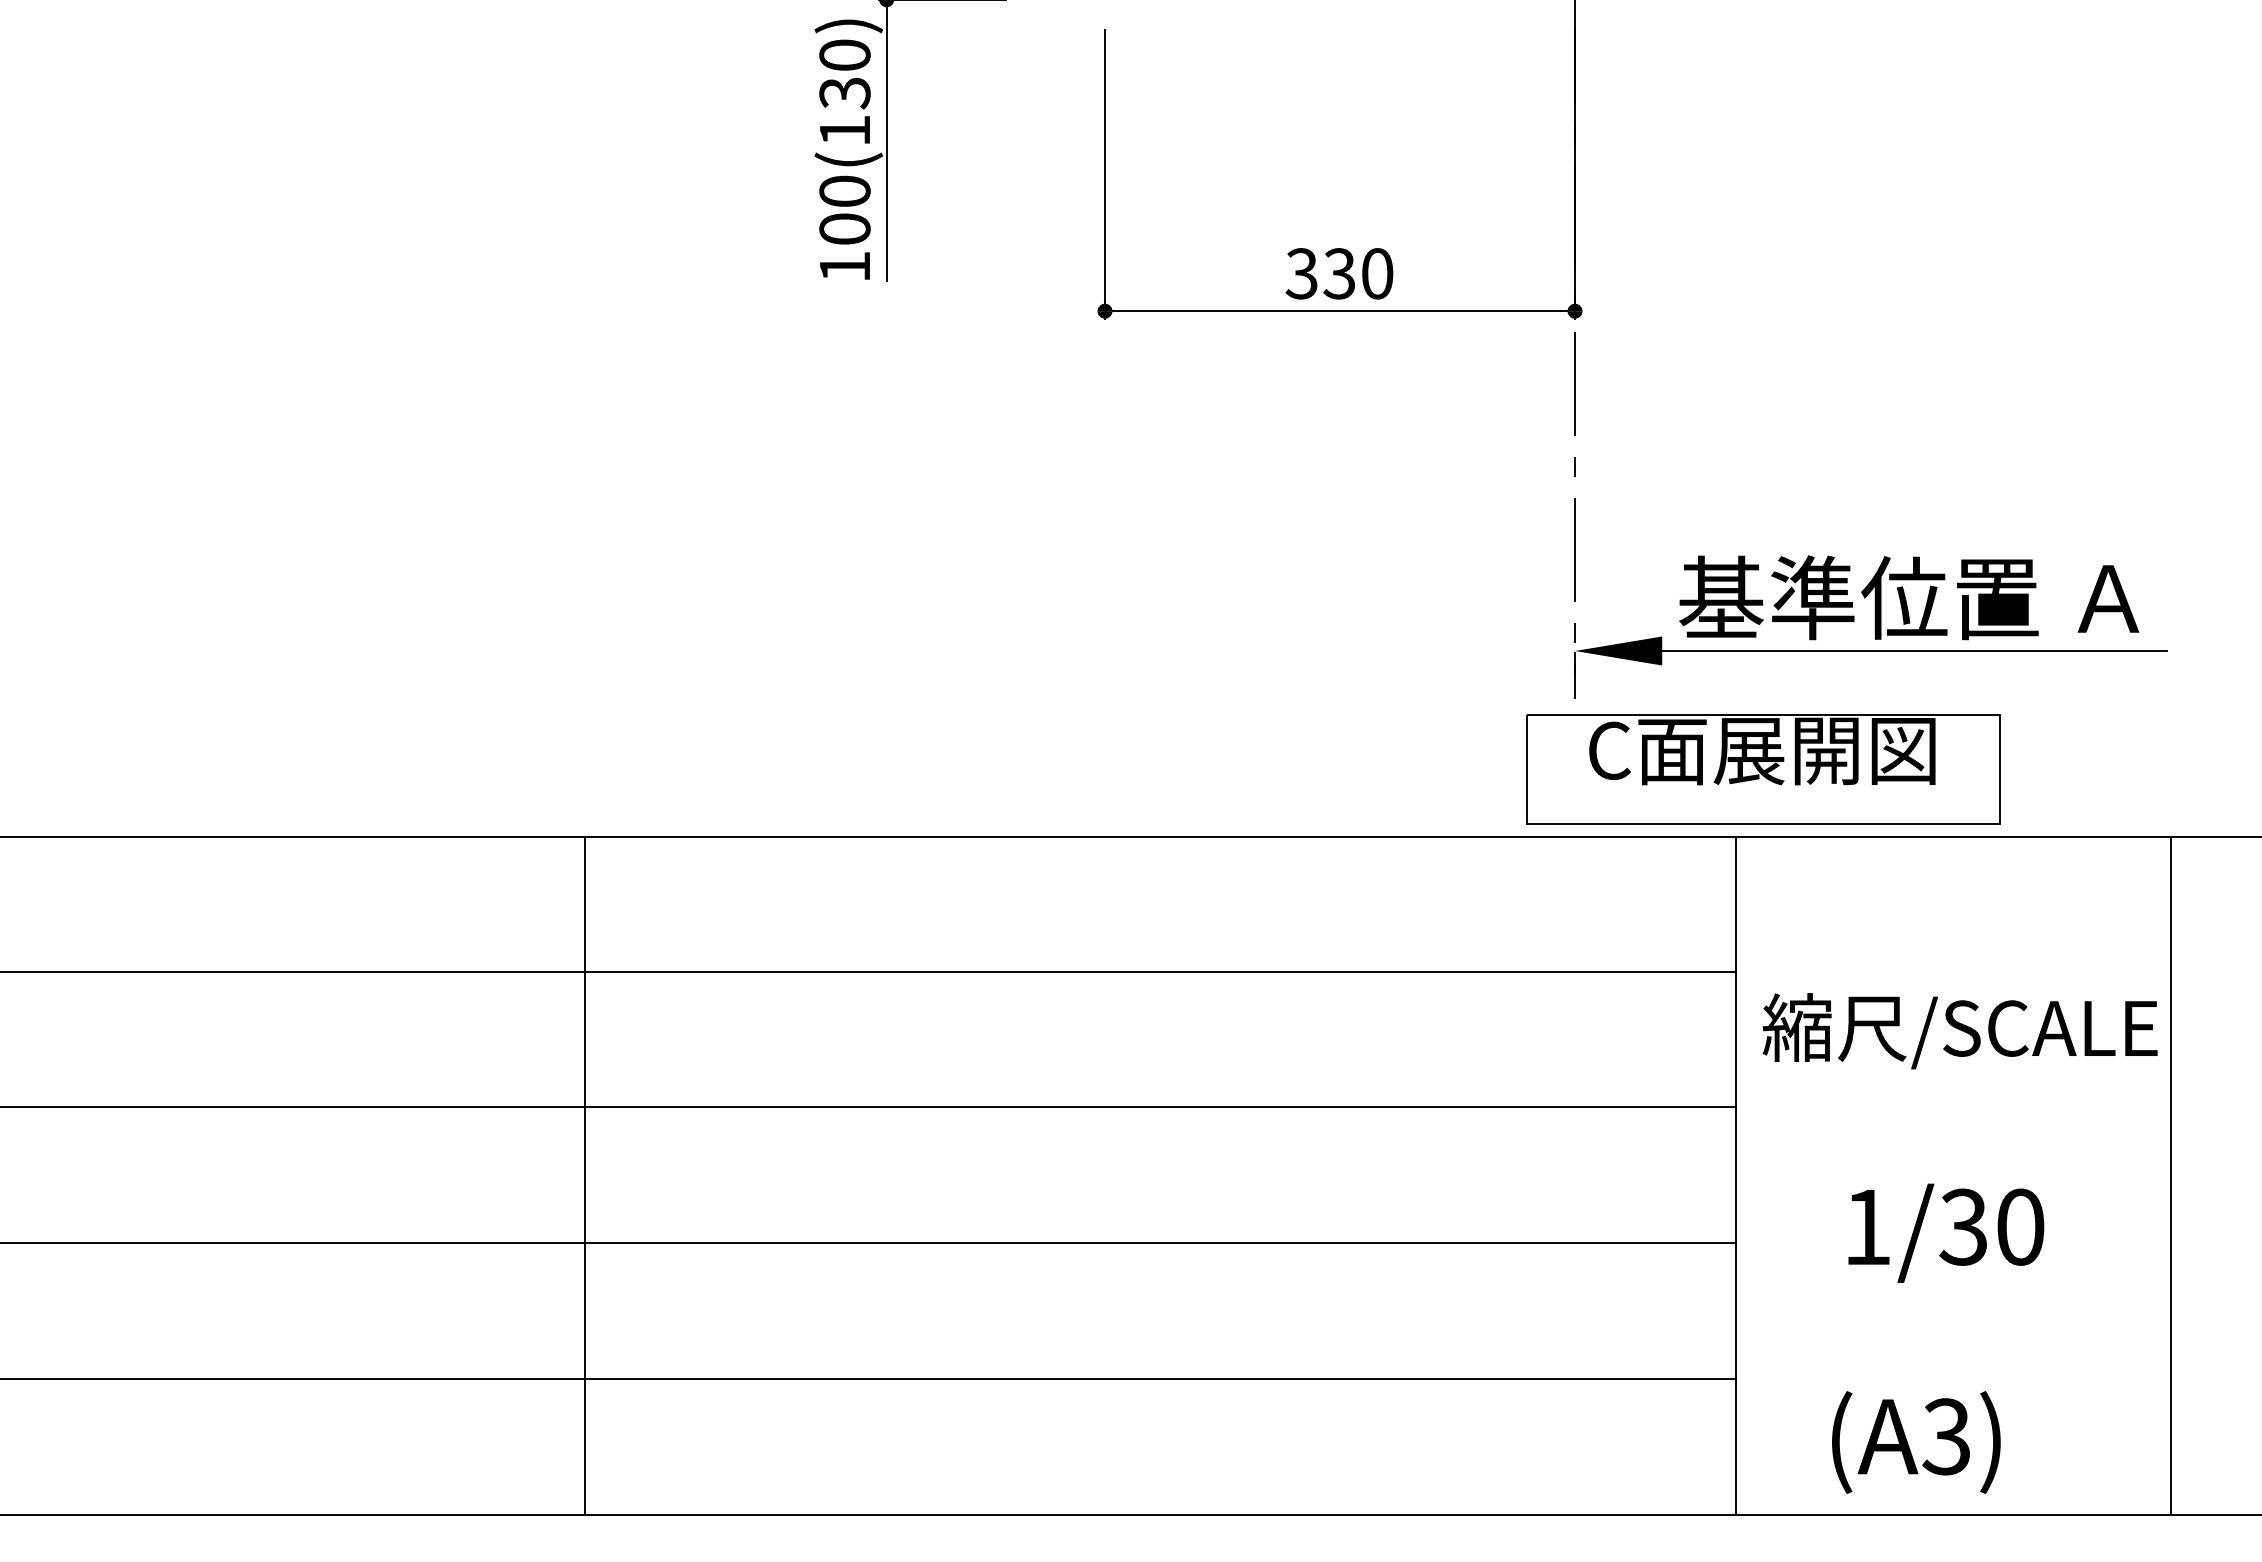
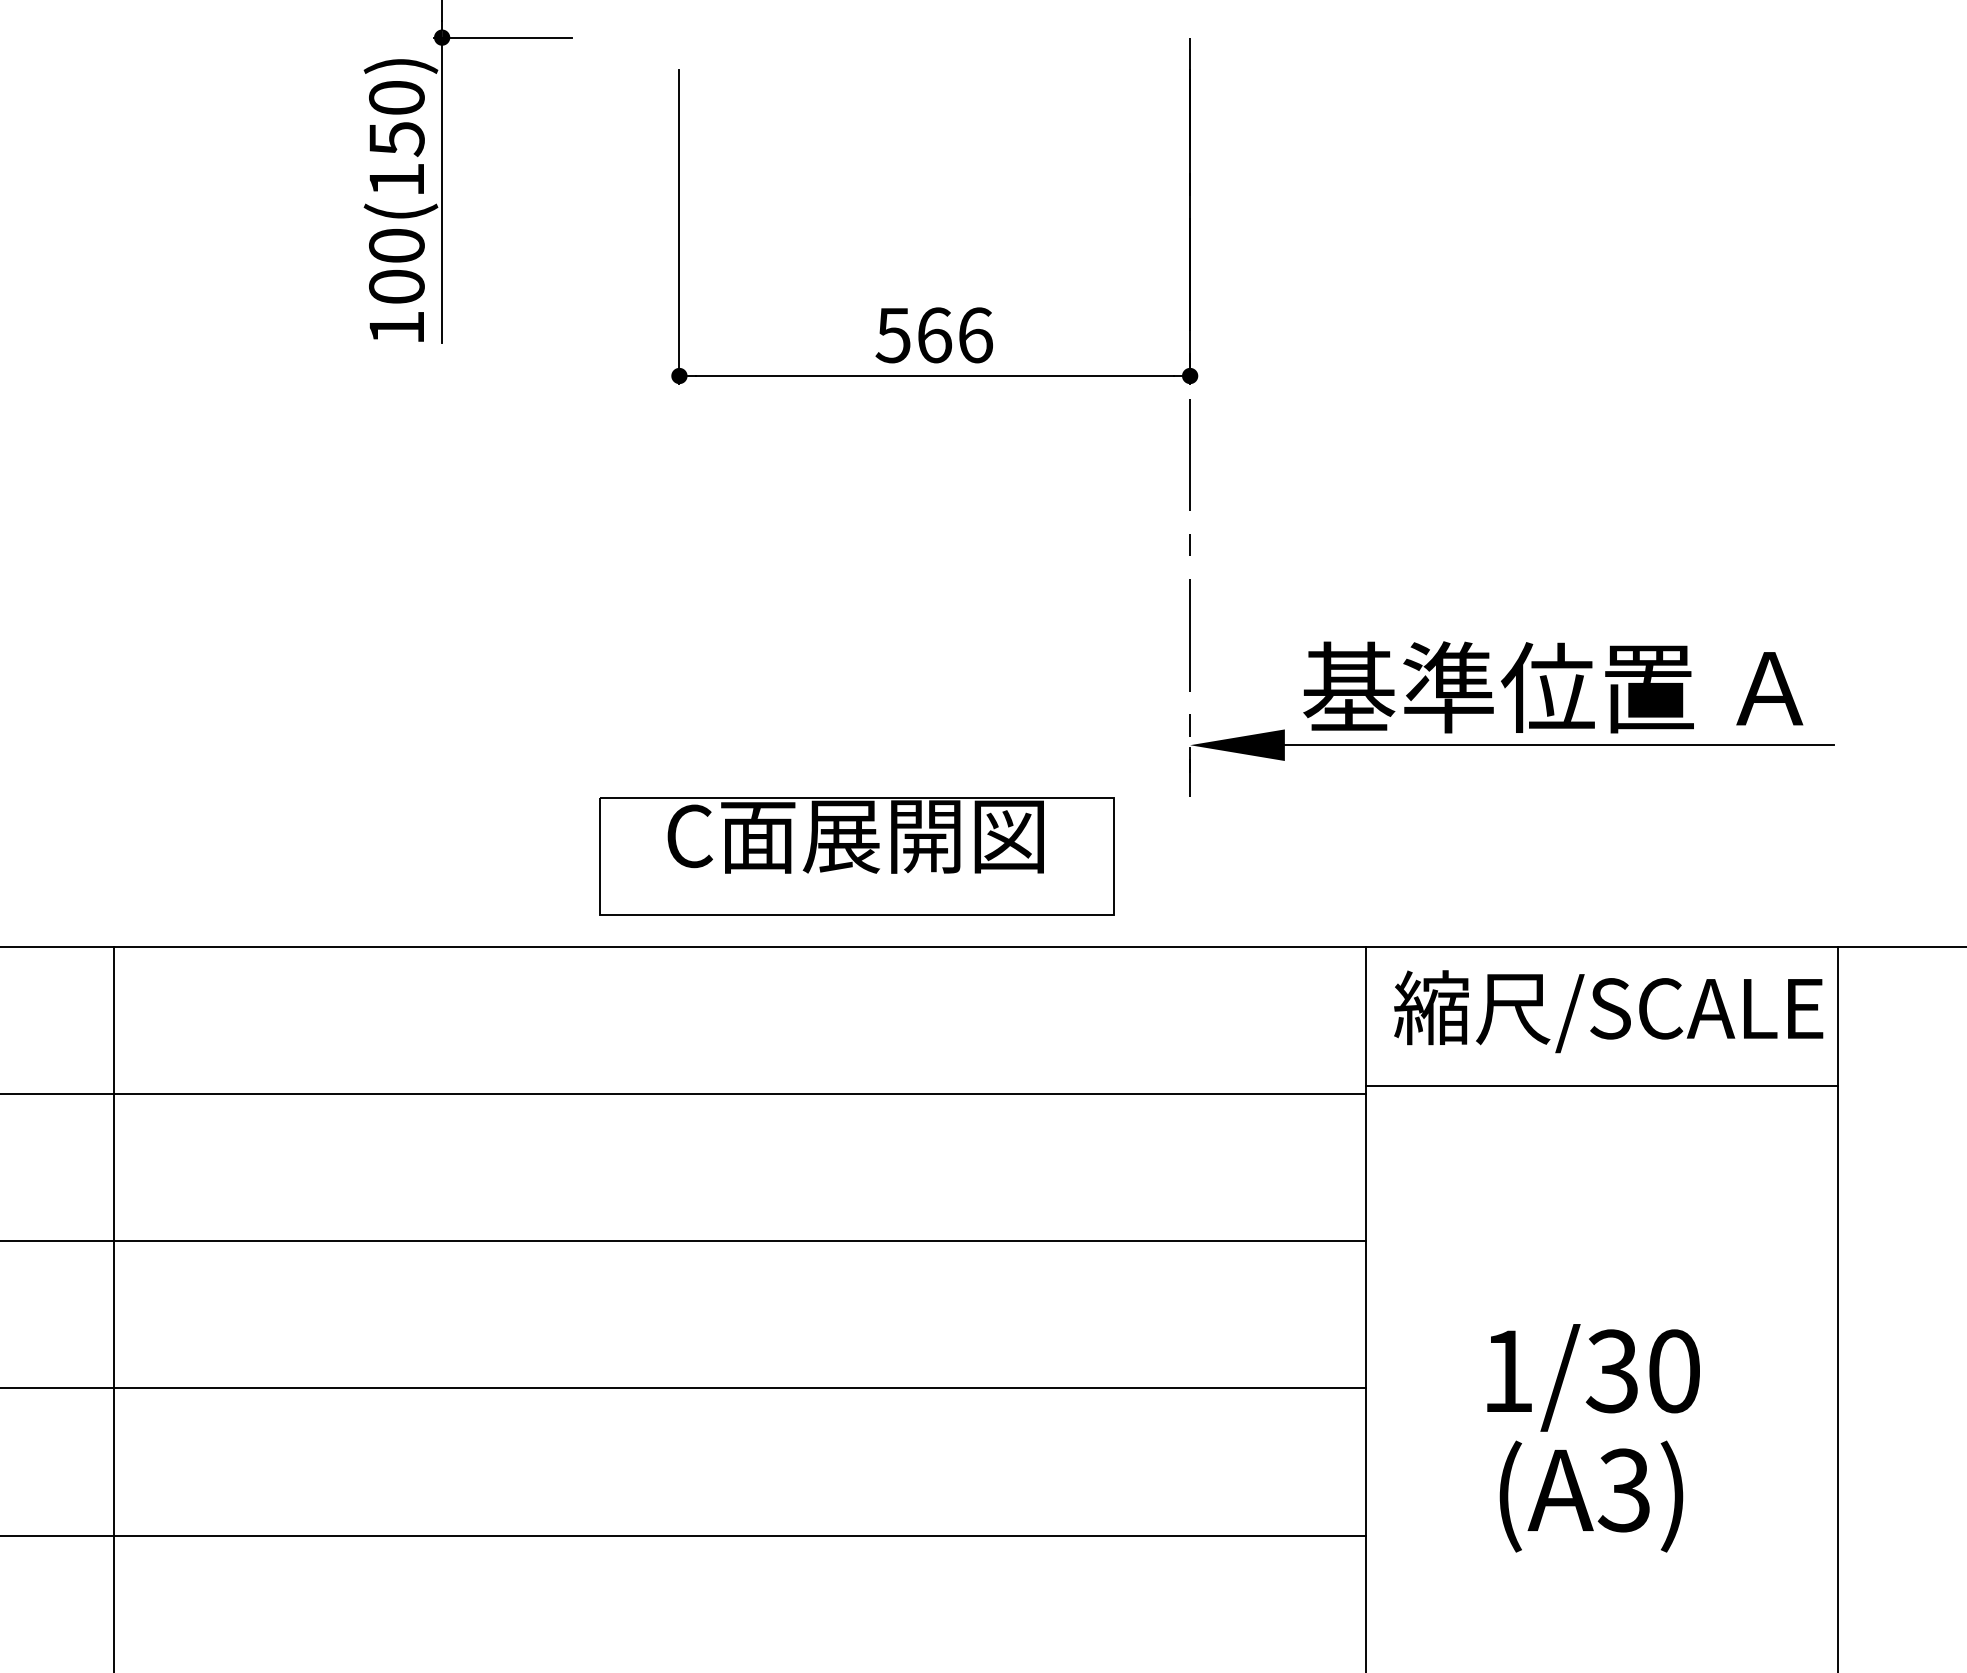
text: (844, 93) -> (396, 139), 100(130) -> 100(150)
text: (1339, 273) -> (934, 335), 330 -> 566
part: (1763, 769) -> (857, 856), moved
line: (1953, 964) -> (1601, 1085), added
text: (1959, 1031) -> (1607, 1011), moved
text: (1916, 1442) -> (1591, 1496), moved

